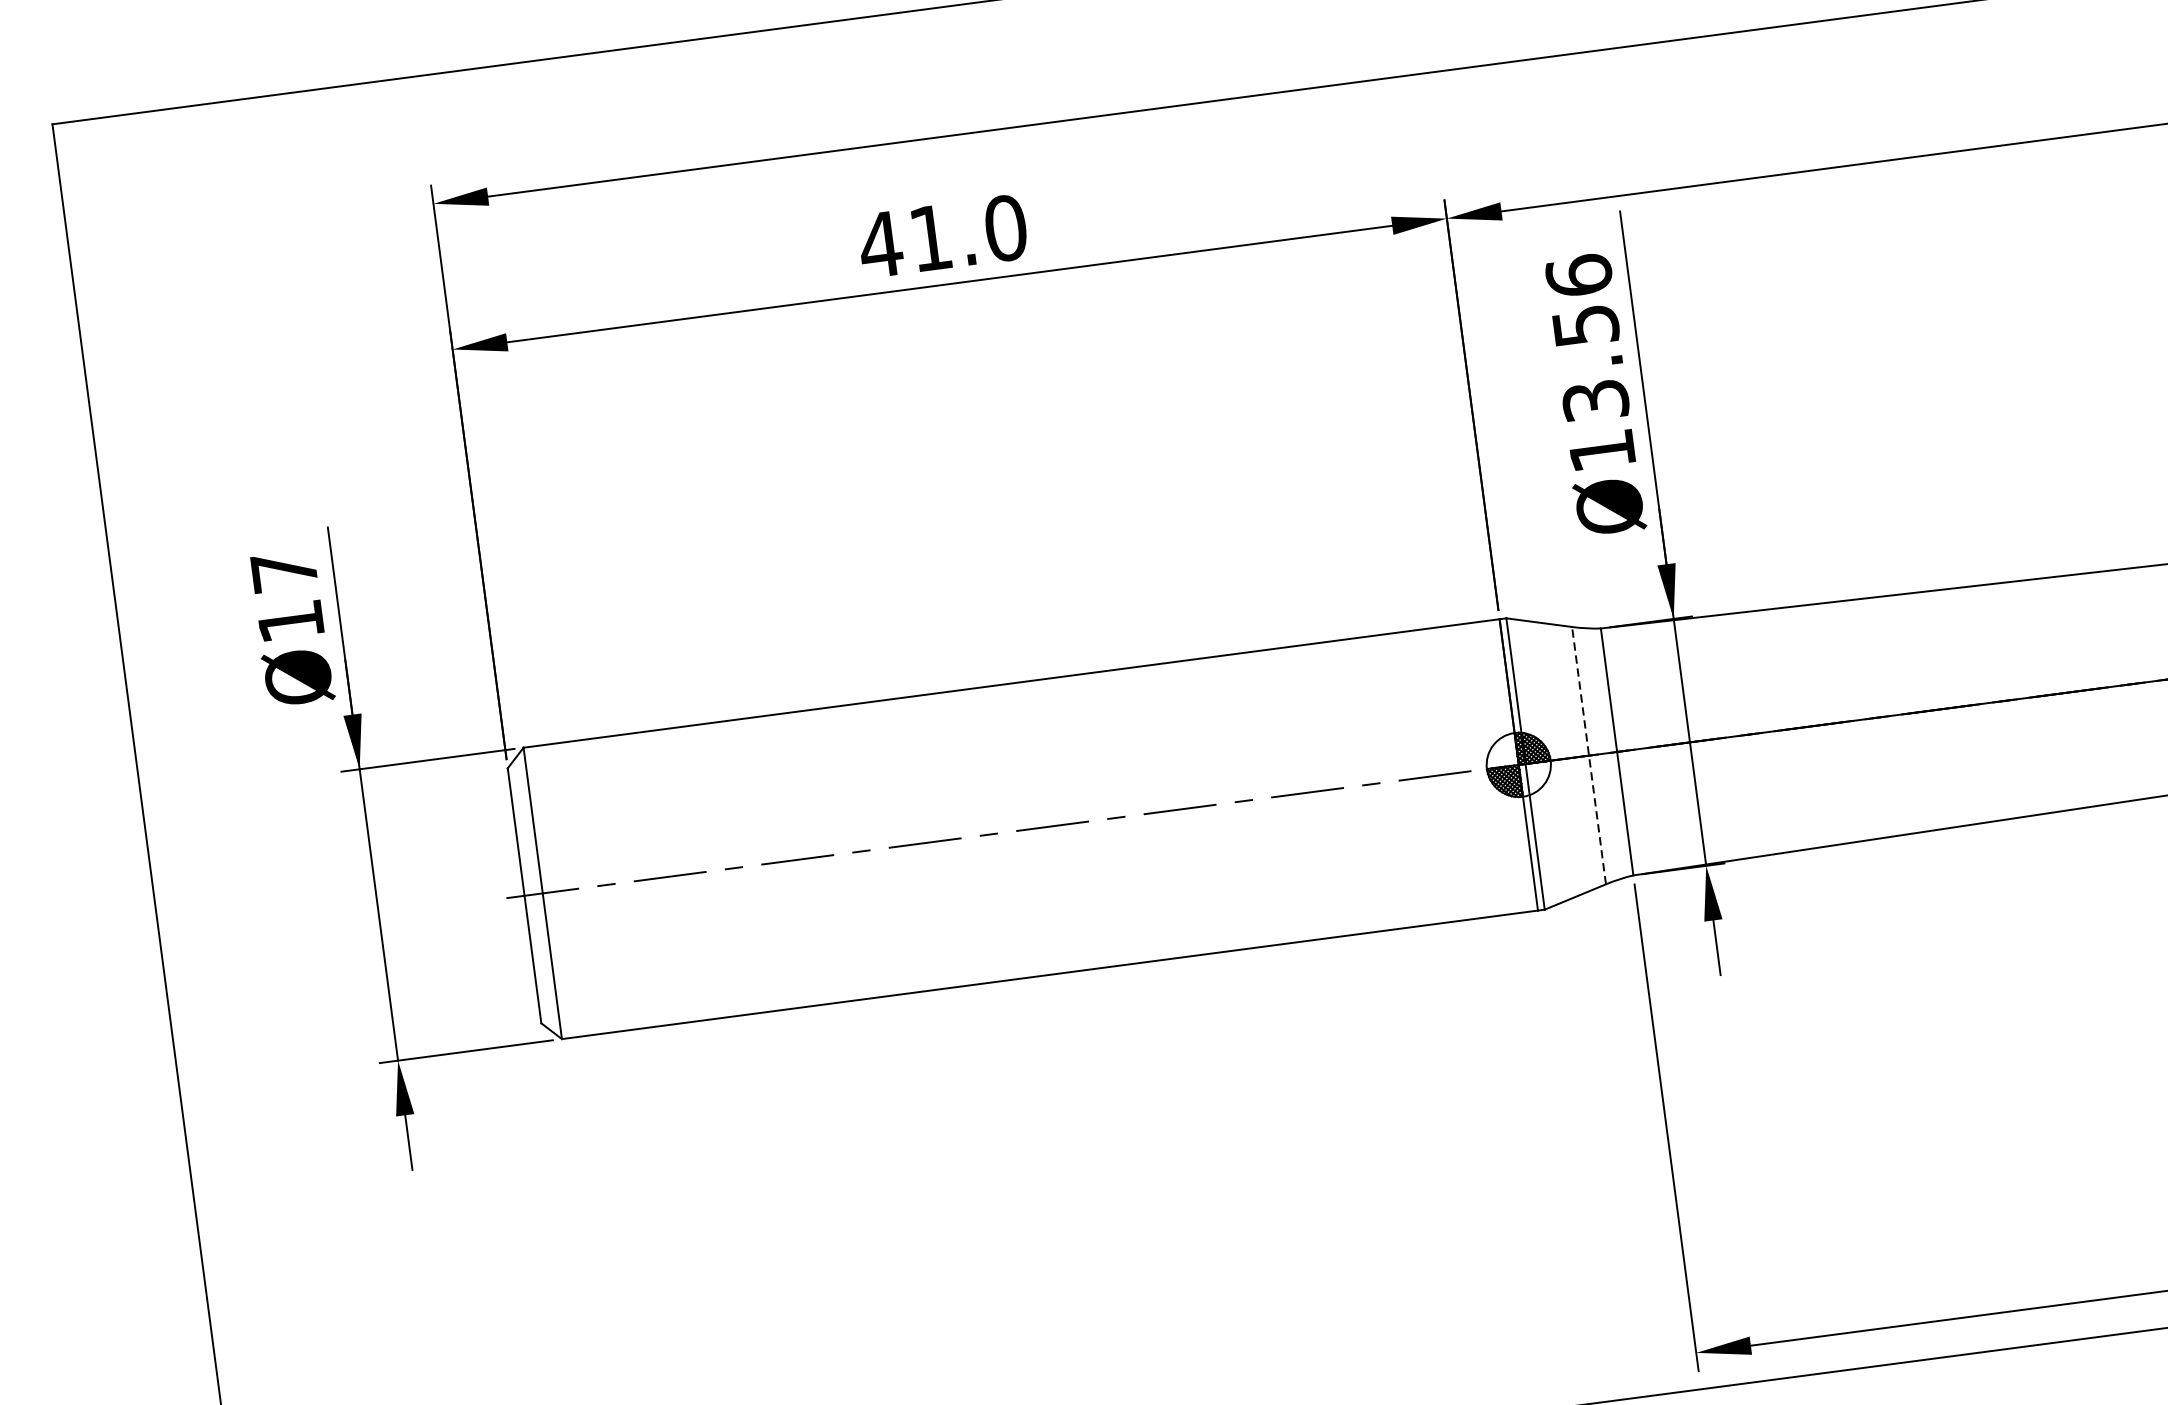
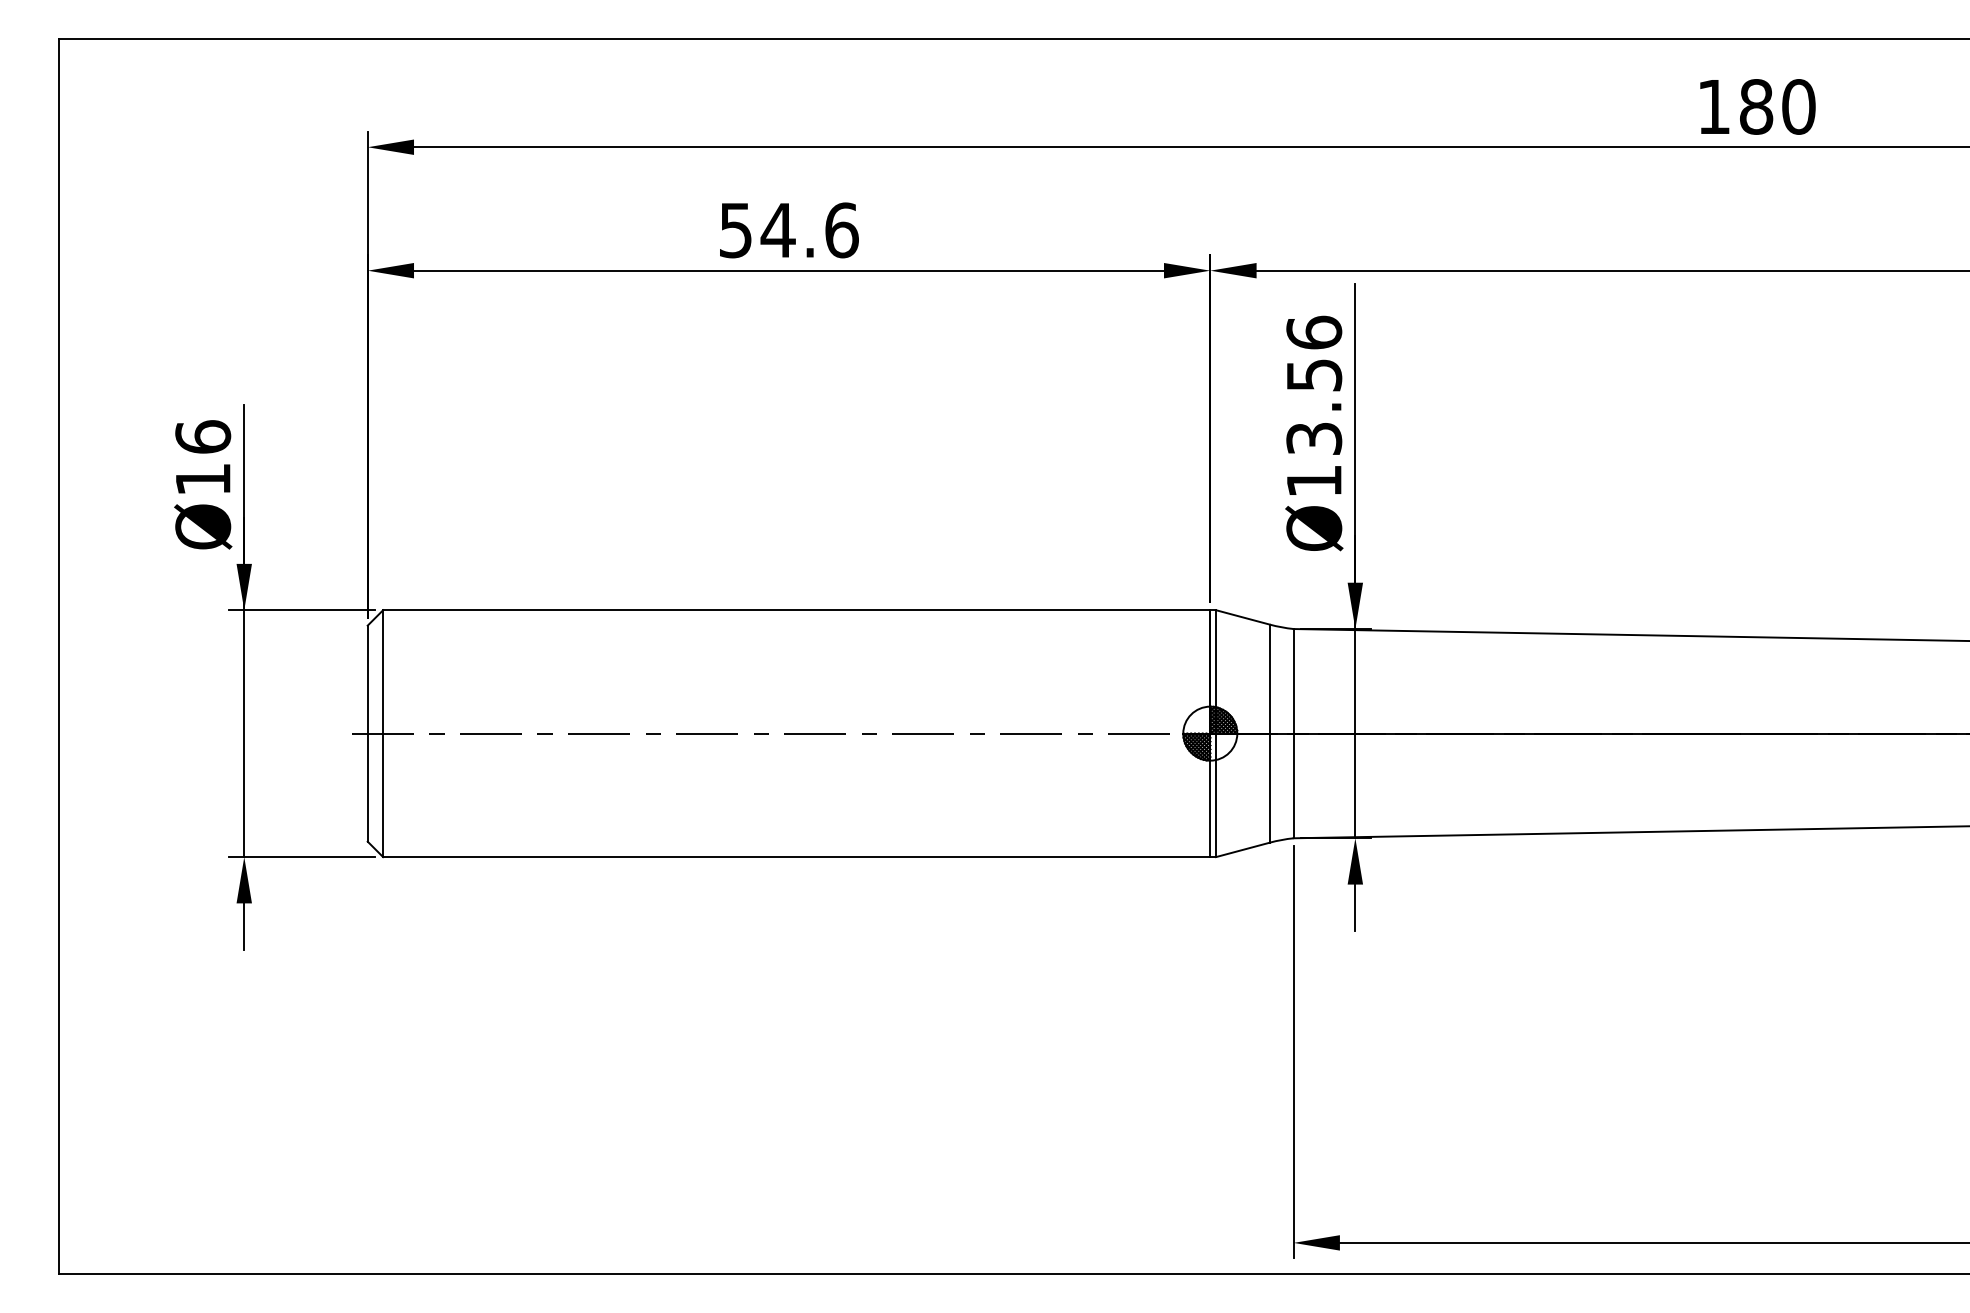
text: (942, 236) -> (788, 230), 41.0 -> 54.6
text: (284, 570) -> (203, 436), Ø17 -> Ø16
line: (1588, 755) -> (1269, 733), dashed -> solid

